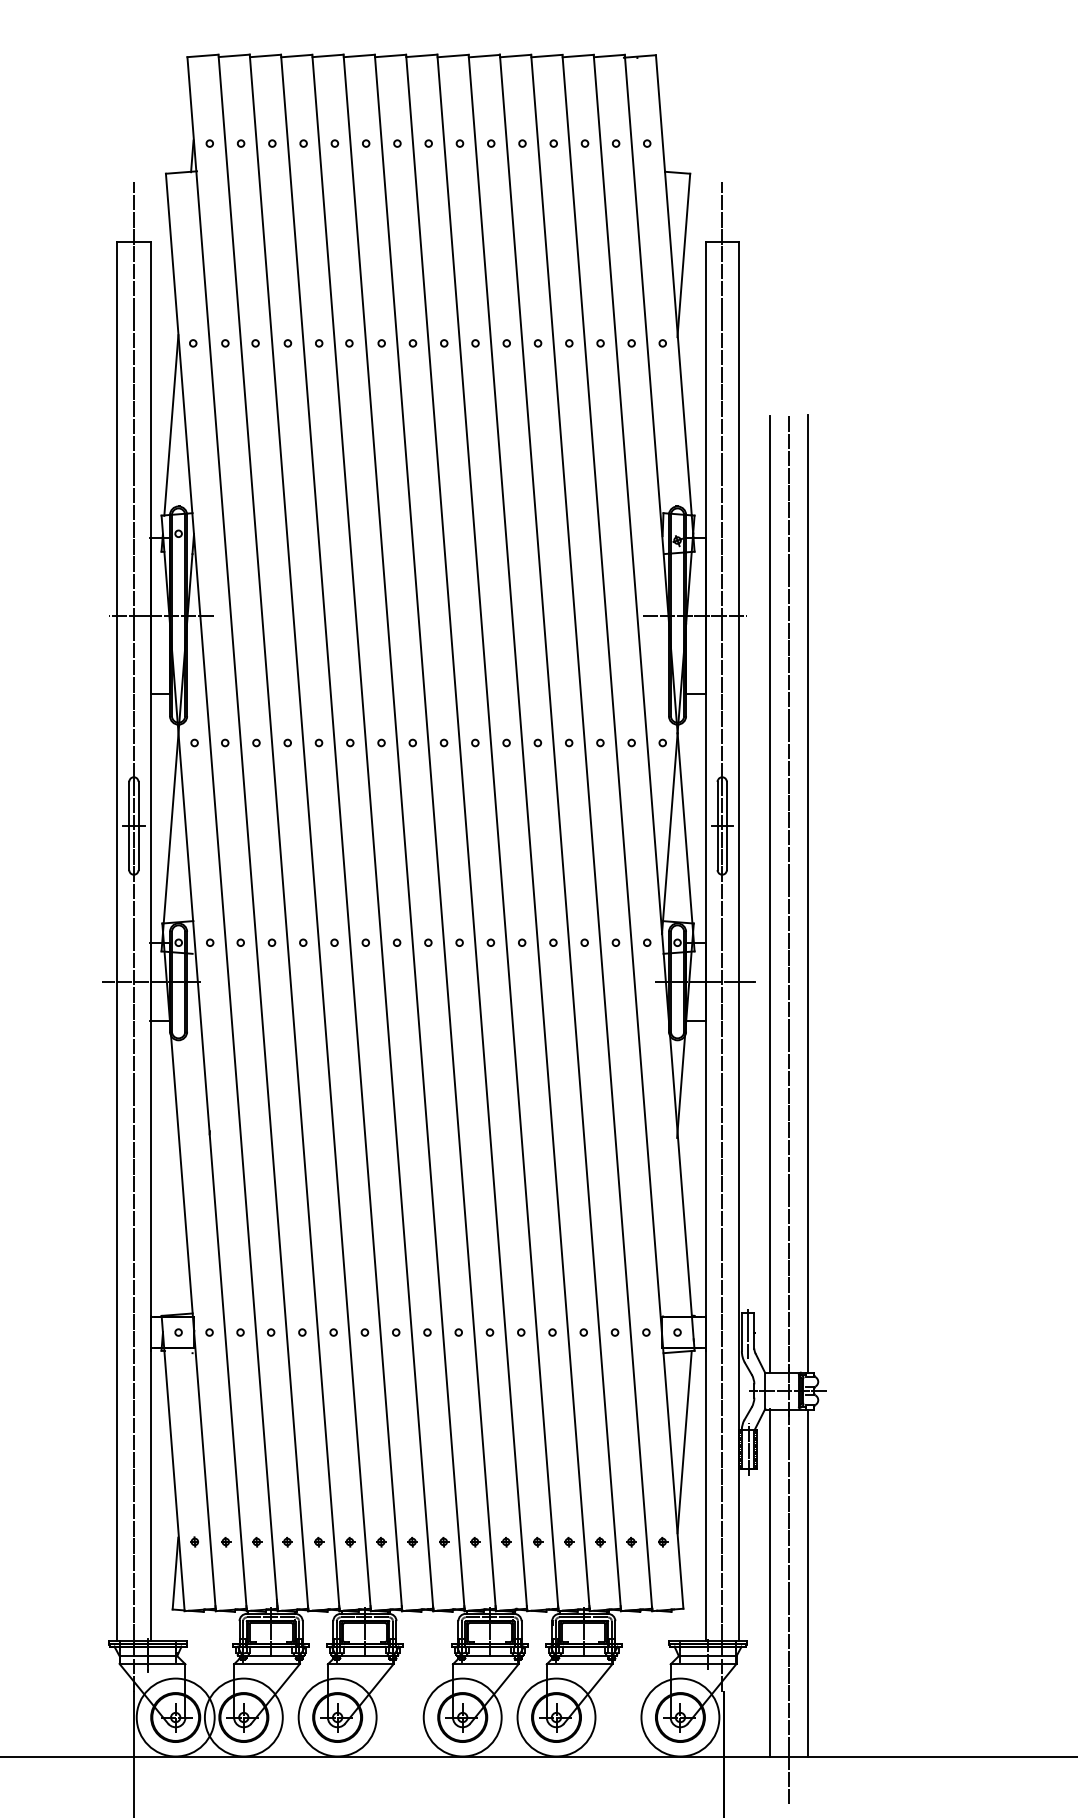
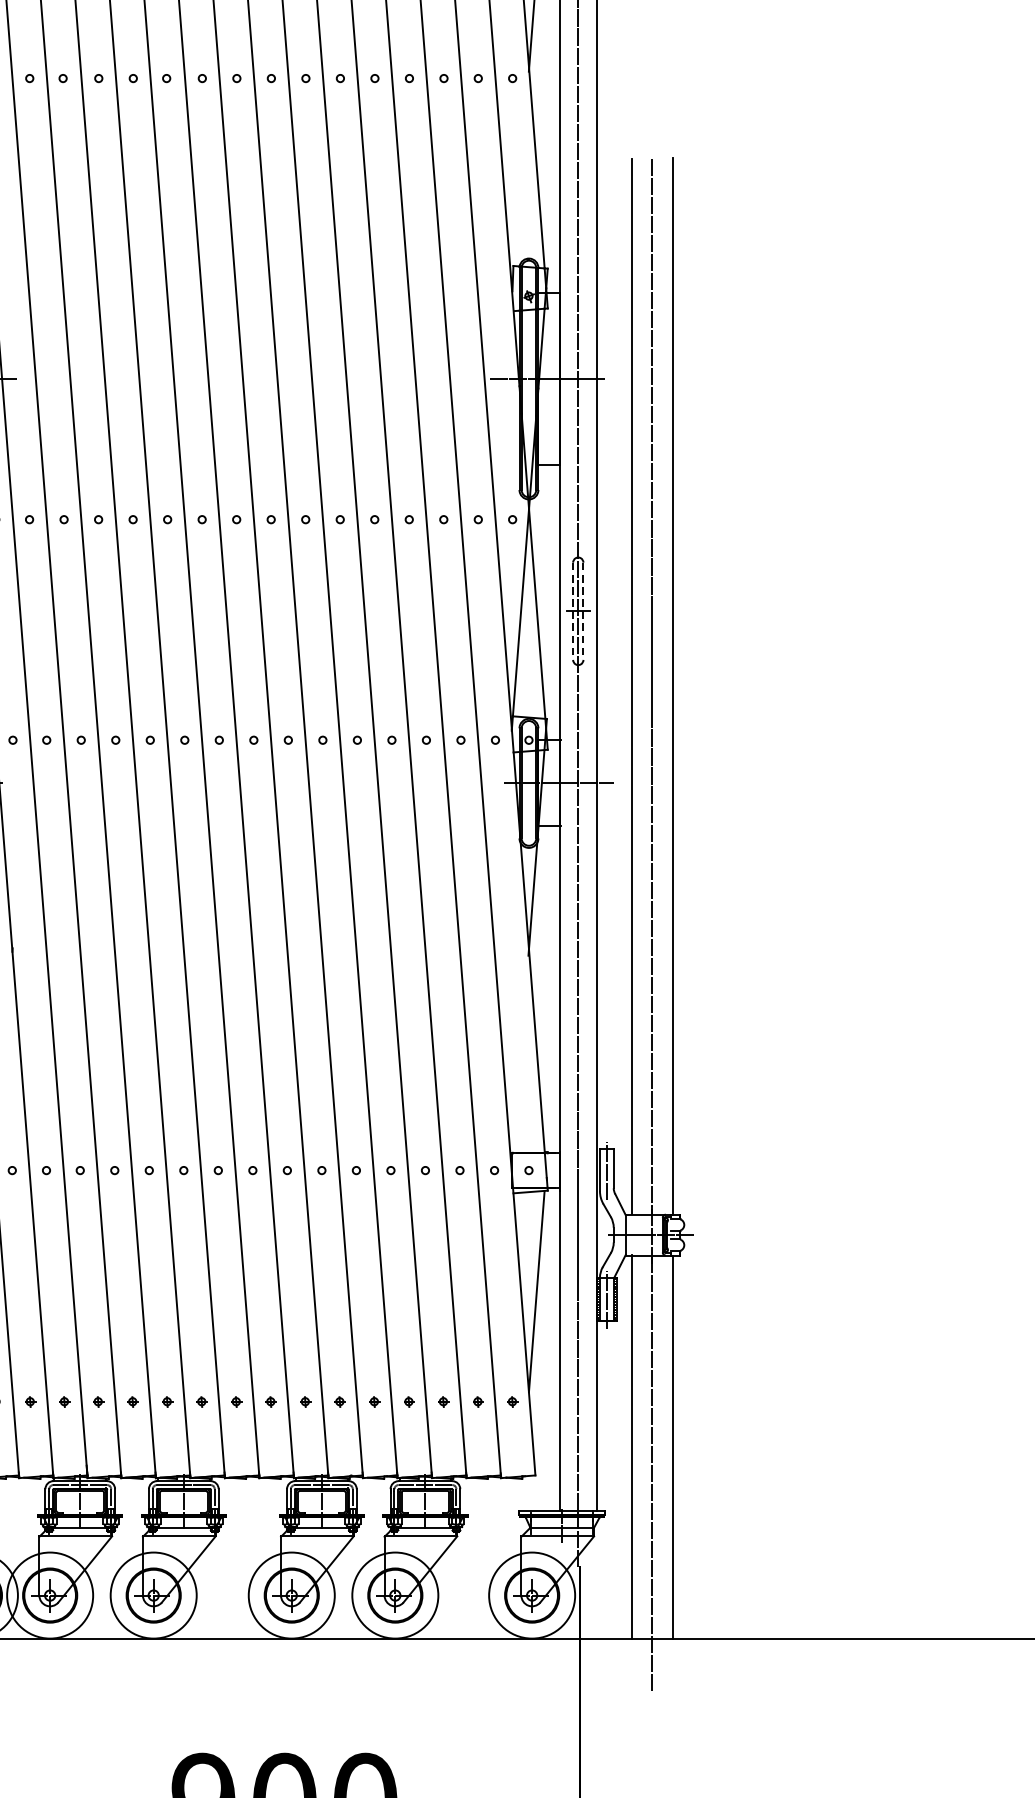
line: (717, 826) -> (573, 611), solid -> dashed
line: (726, 826) -> (583, 611), solid -> dashed

